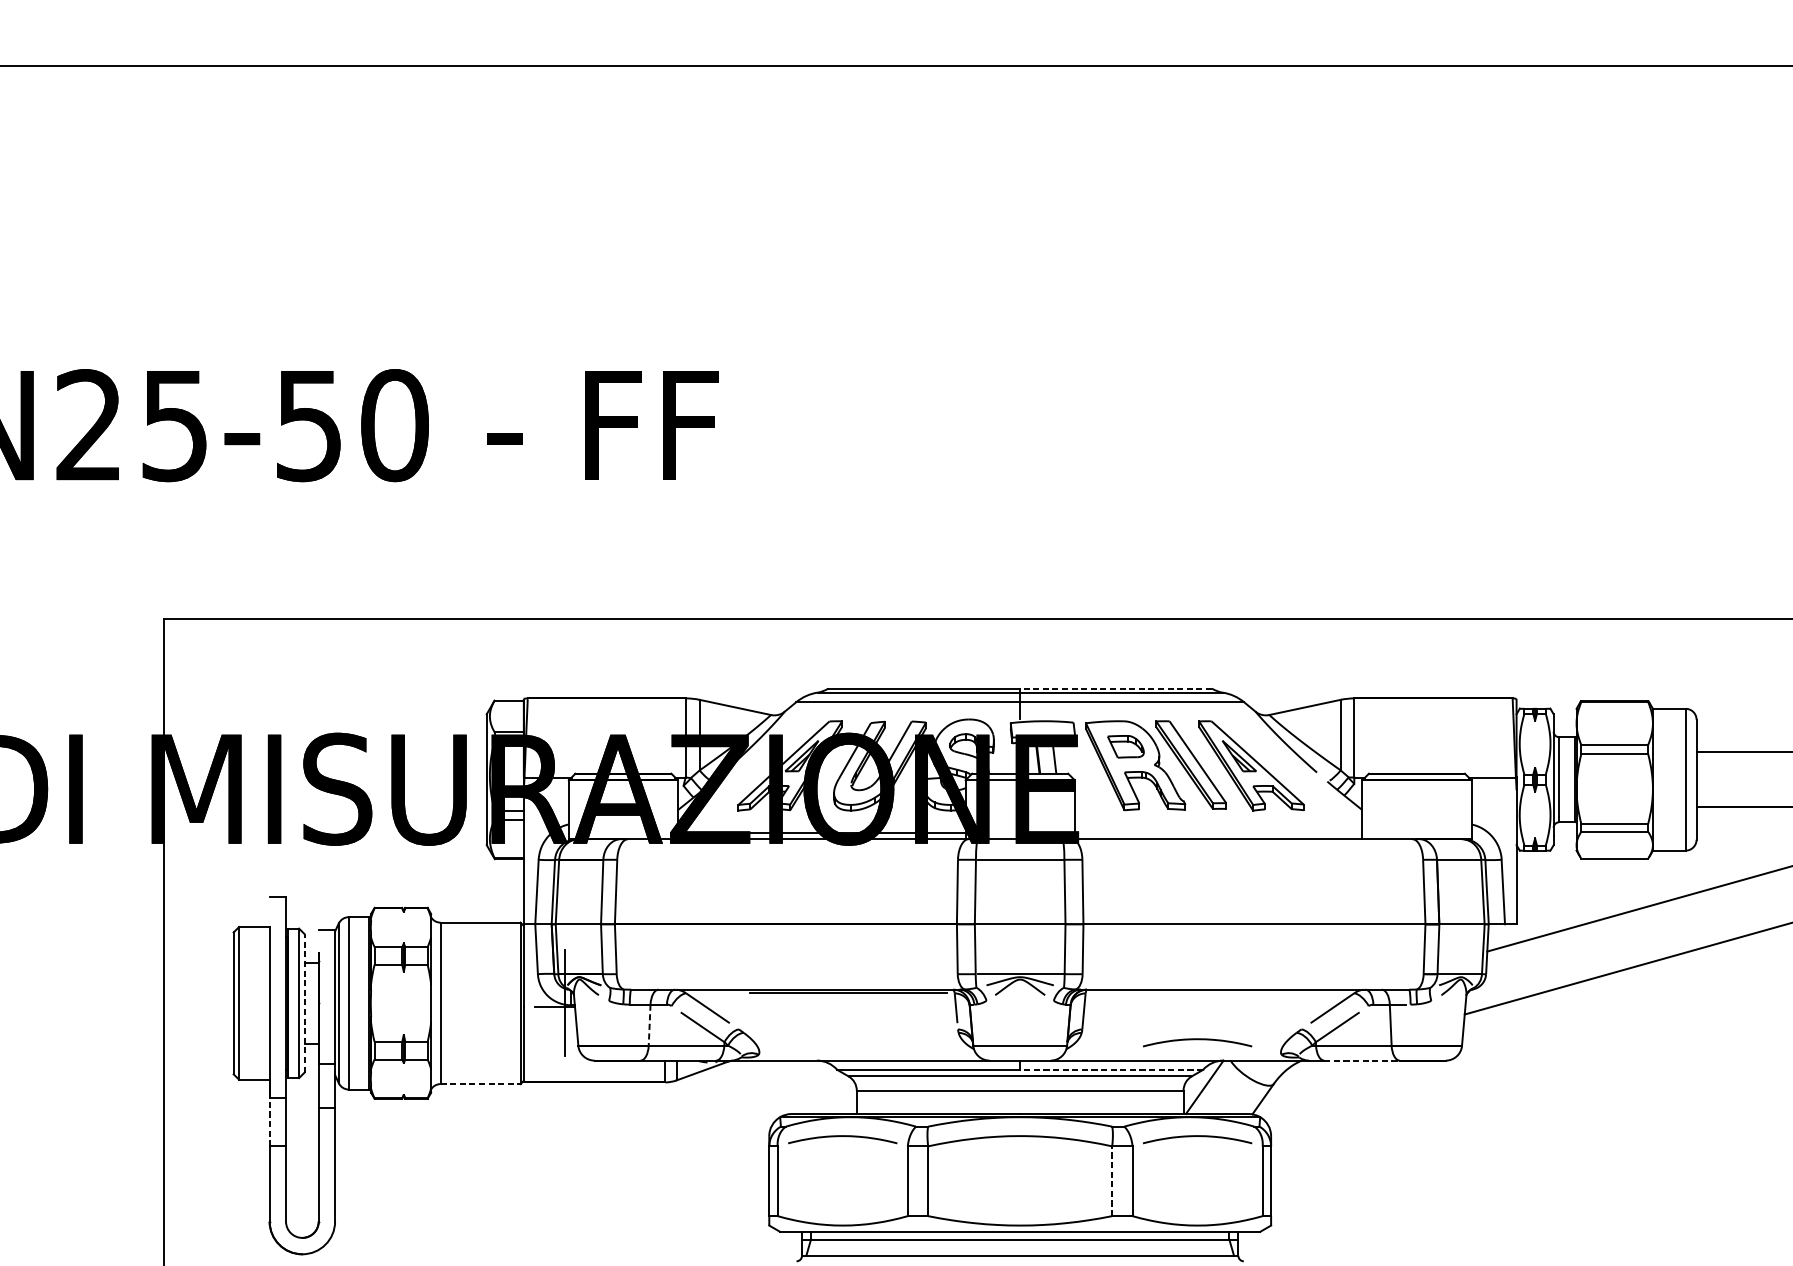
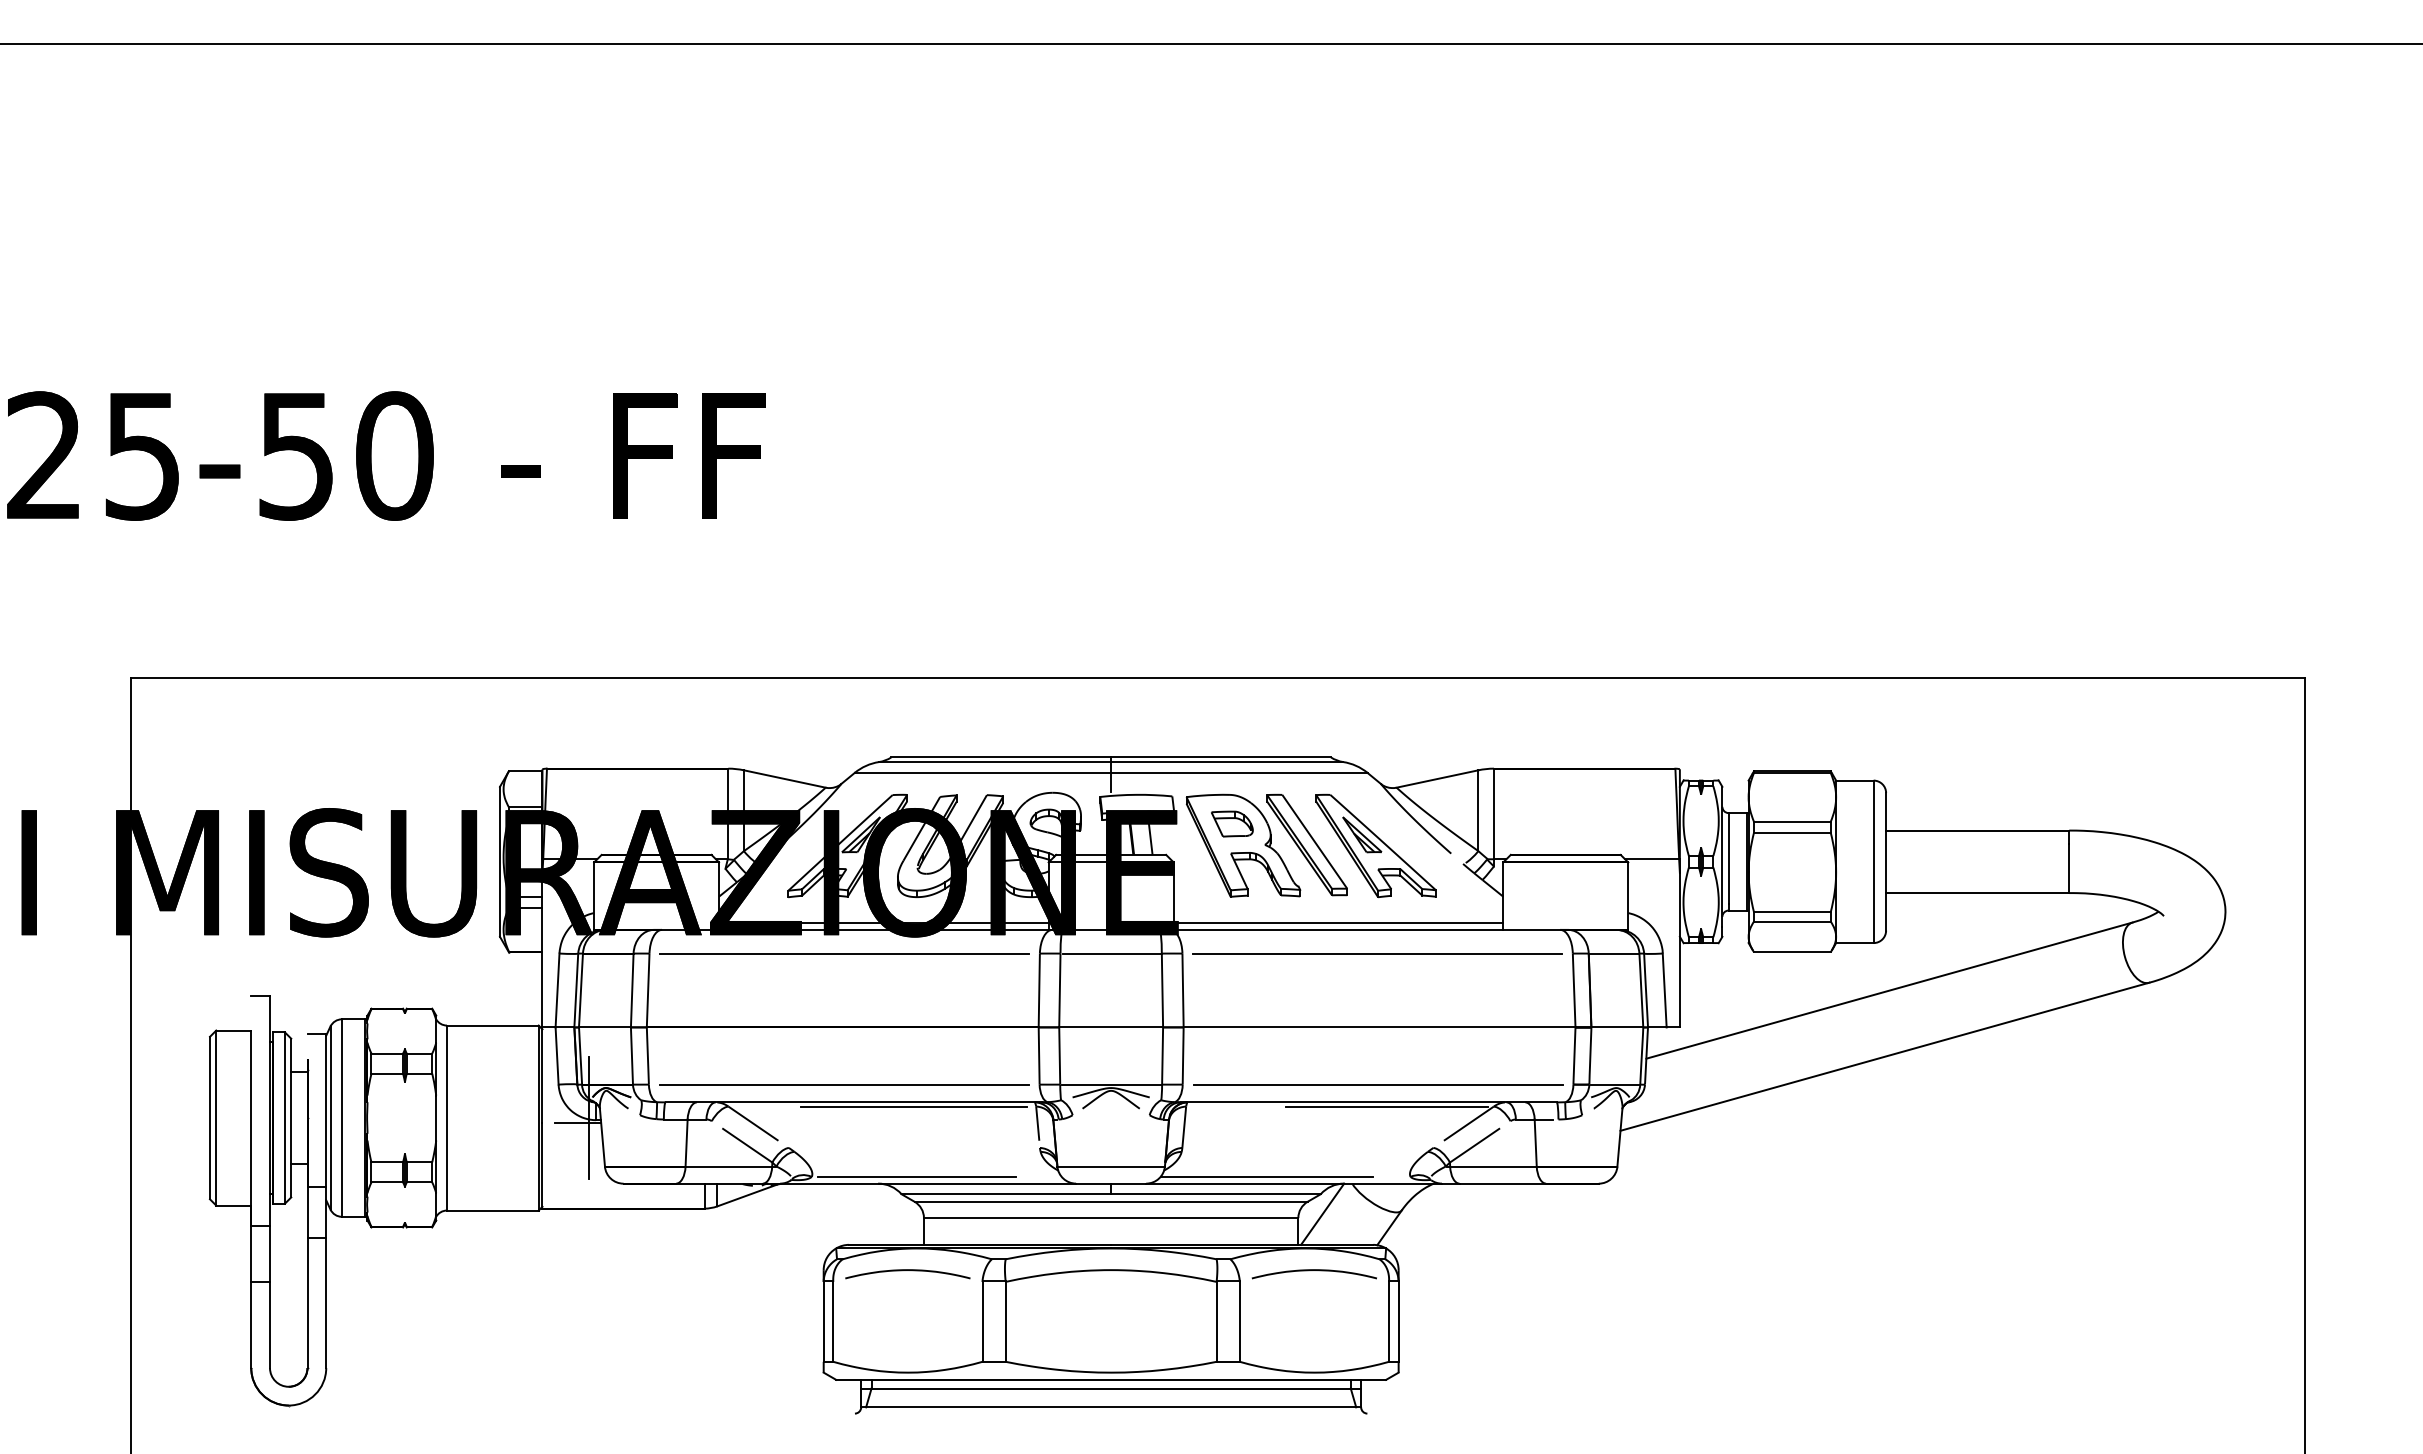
line: (1116, 688) -> (1221, 757), dashed -> solid
line: (1218, 832) -> (1338, 922), added
line: (787, 859) -> (844, 953), added
line: (1252, 859) -> (1377, 953), added
line: (786, 974) -> (843, 1084), added
line: (1252, 974) -> (1377, 1084), added
line: (1261, 993) -> (1387, 1106), added
line: (304, 1002) -> (291, 1117), dashed -> solid
line: (649, 1025) -> (686, 1143), dashed -> solid
curve: (1196, 1039) -> (1313, 1159), removed
line: (851, 1054) -> (917, 1176), added
line: (1155, 1054) -> (1266, 1176), added
line: (1362, 1060) -> (1503, 1183), dashed -> solid
line: (1111, 1070) -> (1215, 1194), dashed -> solid
line: (480, 1084) -> (492, 1210), dashed -> solid
line: (269, 1122) -> (251, 1254), dashed -> solid
line: (1112, 1180) -> (1216, 1321), dashed -> solid

